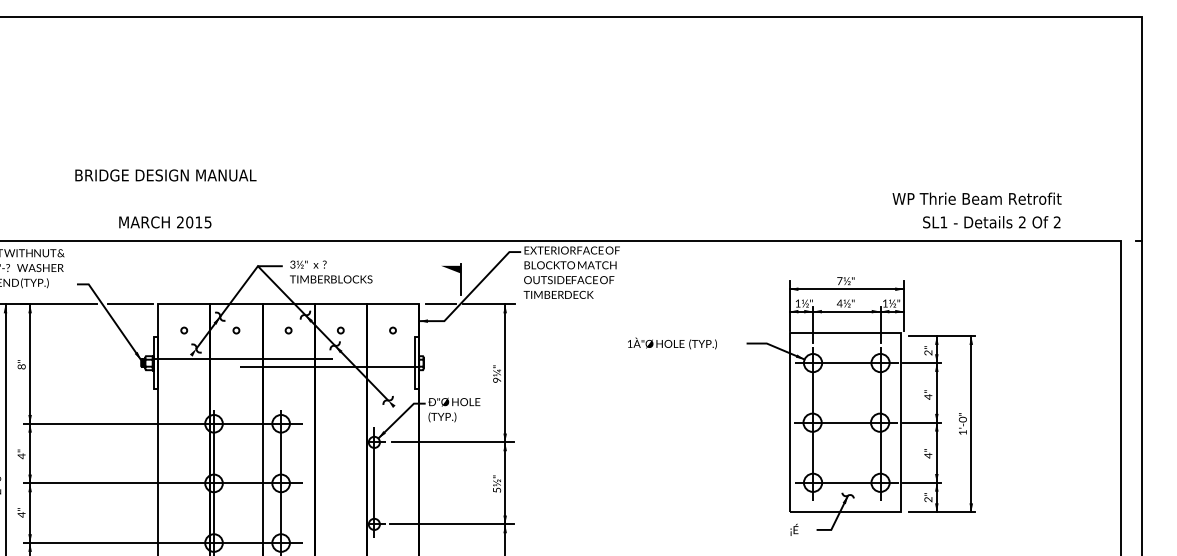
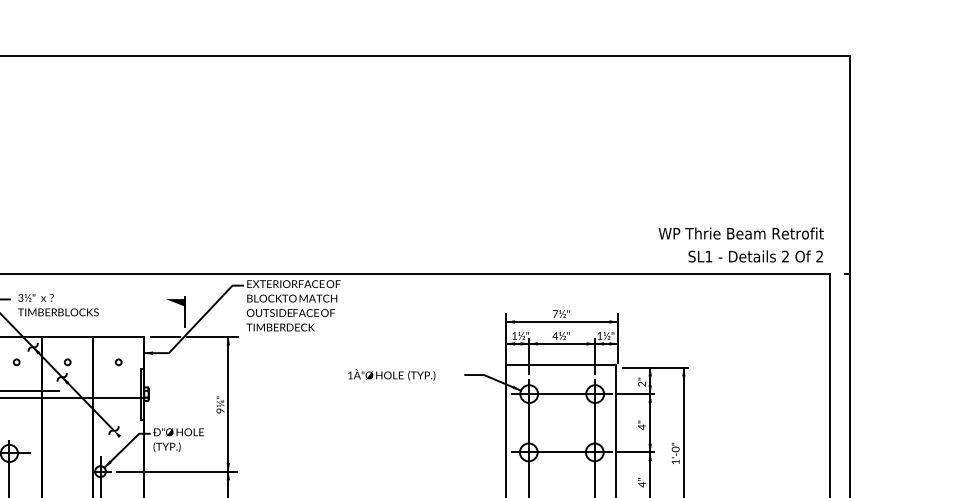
text: (976, 210) -> (740, 245), moved

